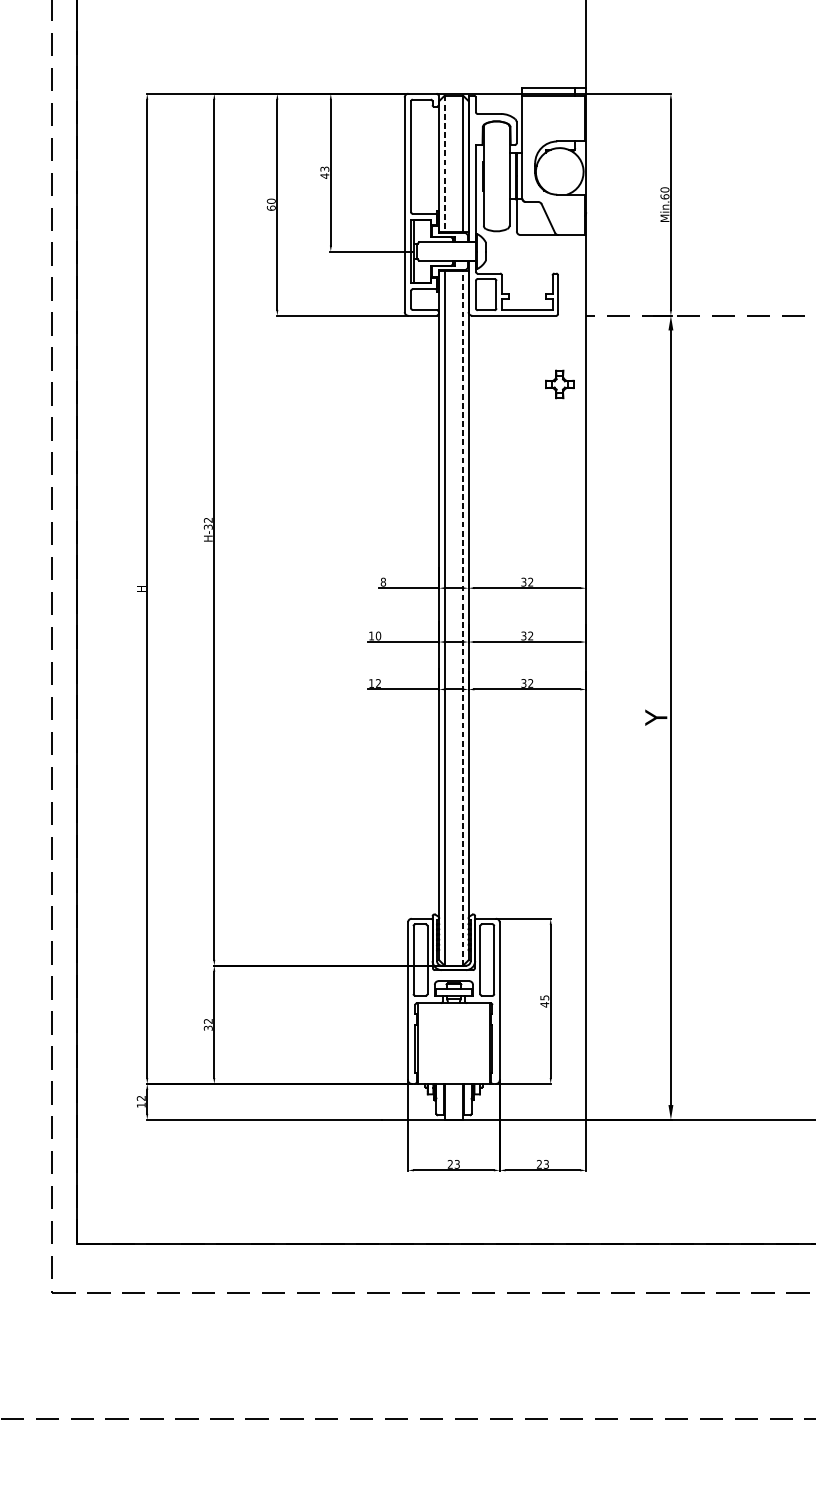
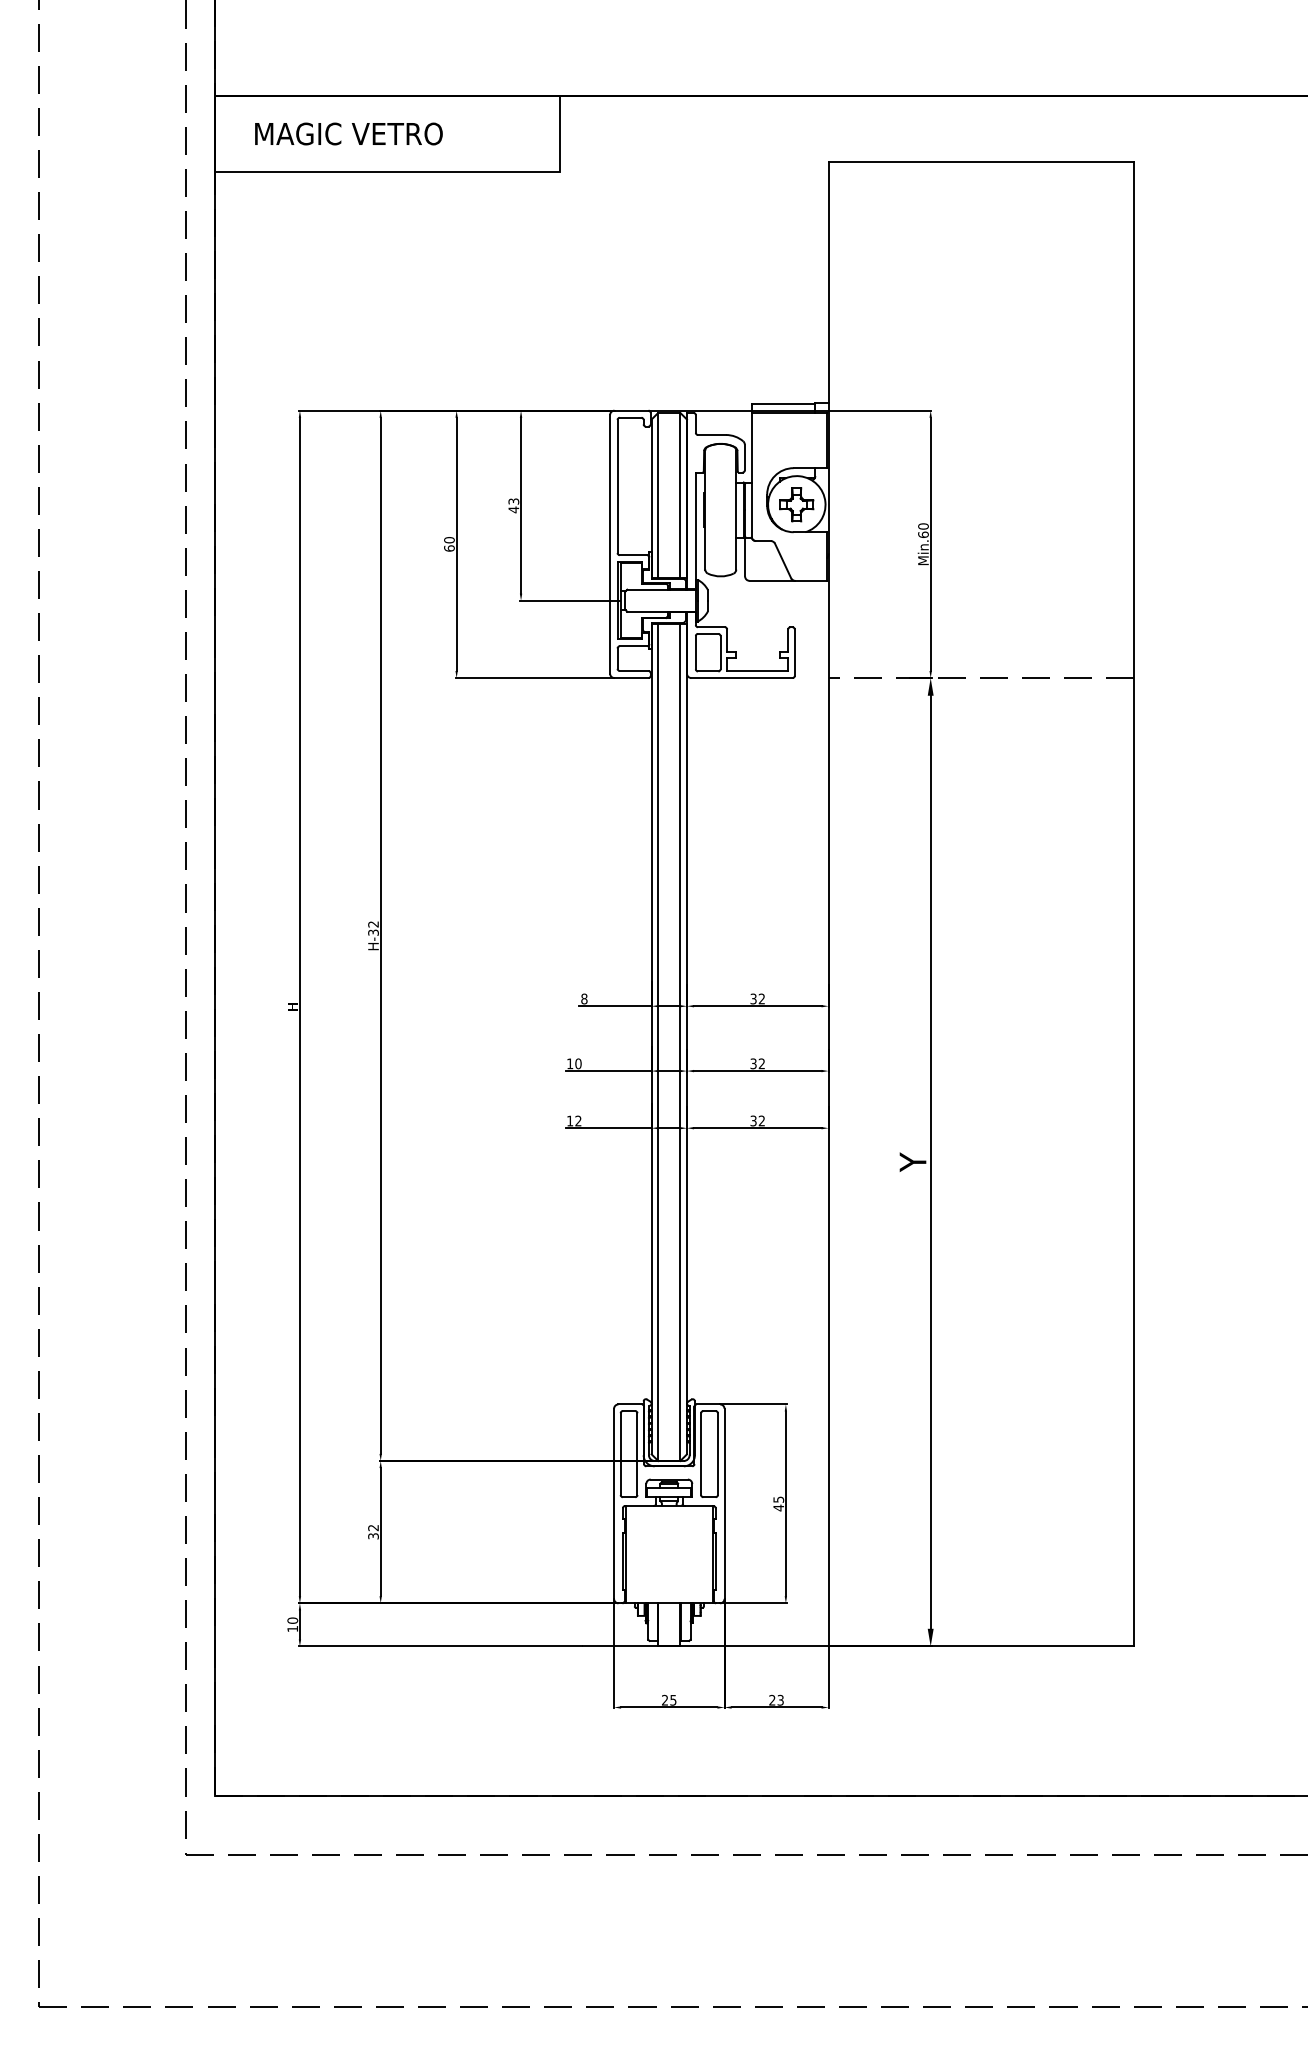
line: (444, 164) -> (658, 495), dashed -> solid
part: (559, 384) -> (796, 504), moved
line: (463, 618) -> (680, 1042), dashed -> solid
text: (141, 1098) -> (292, 1620), 12 -> 10
text: (457, 1163) -> (673, 1699), 23 -> 25

